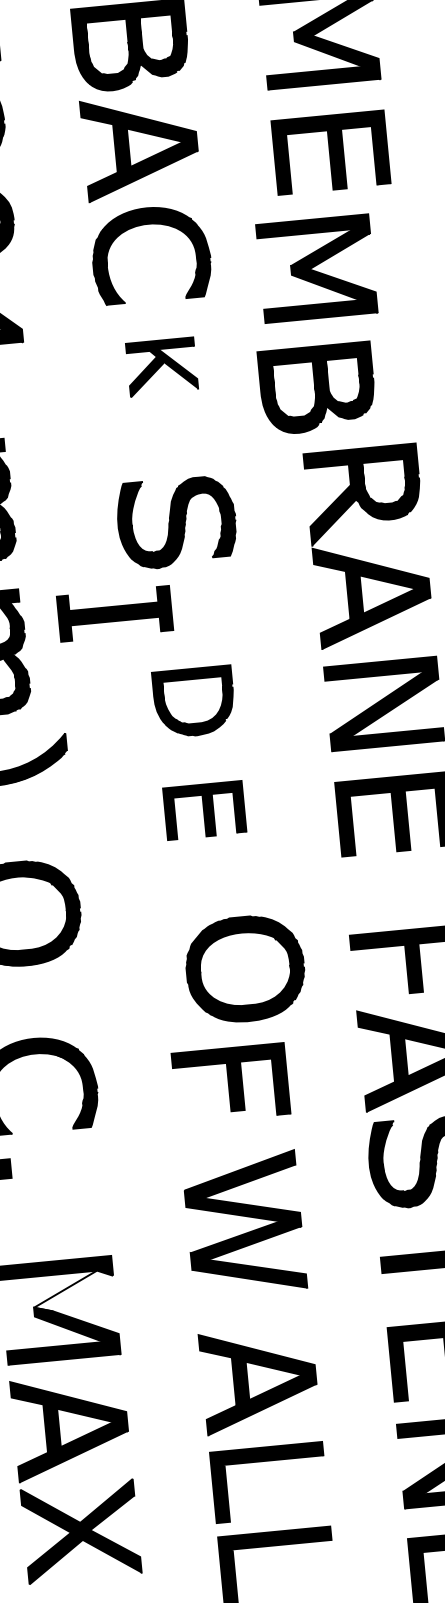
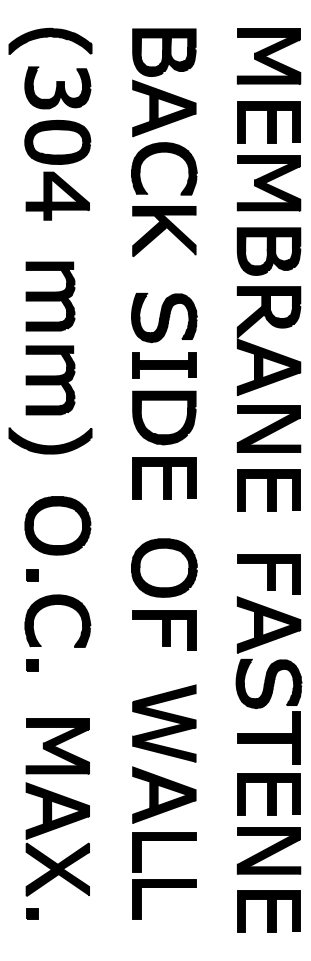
part: (315, 268) -> (268, 183), moved
part: (162, 367) -> (164, 231), size x1.67
part: (316, 388) -> (268, 251), moved
part: (115, 614) -> (164, 365), moved
part: (194, 701) -> (164, 417), size x1.43
part: (204, 810) -> (164, 478), size x1.43
part: (245, 968) -> (164, 567), moved
part: (244, 1223) -> (164, 723), moved
fill: (73, 1290) -> (66, 736), added

